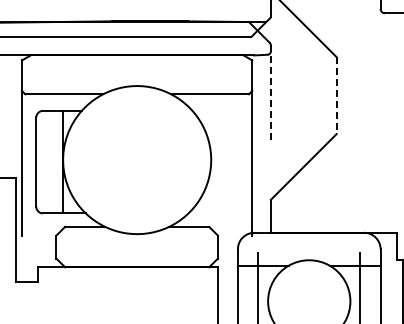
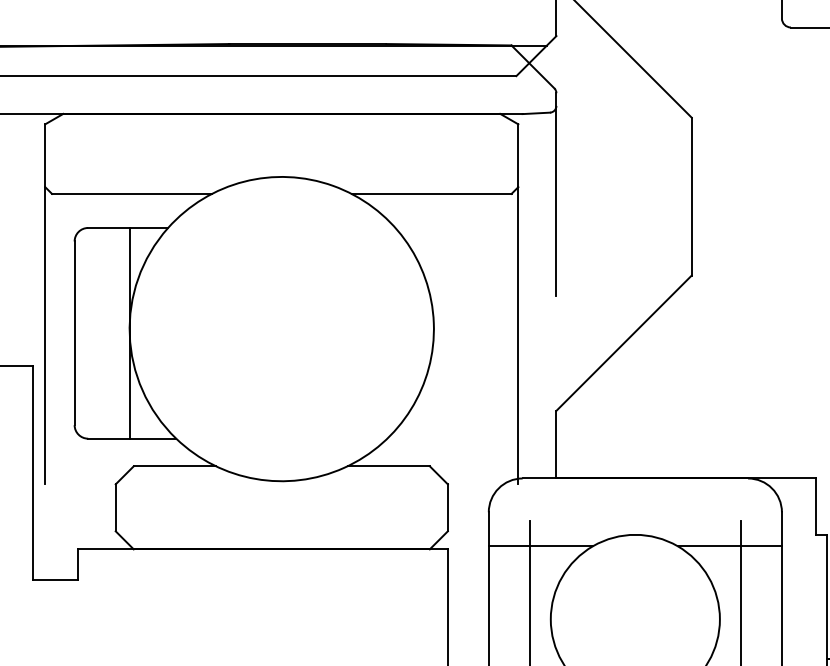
line: (270, 95) -> (555, 196), dashed -> solid
line: (336, 96) -> (691, 198), dashed -> solid

